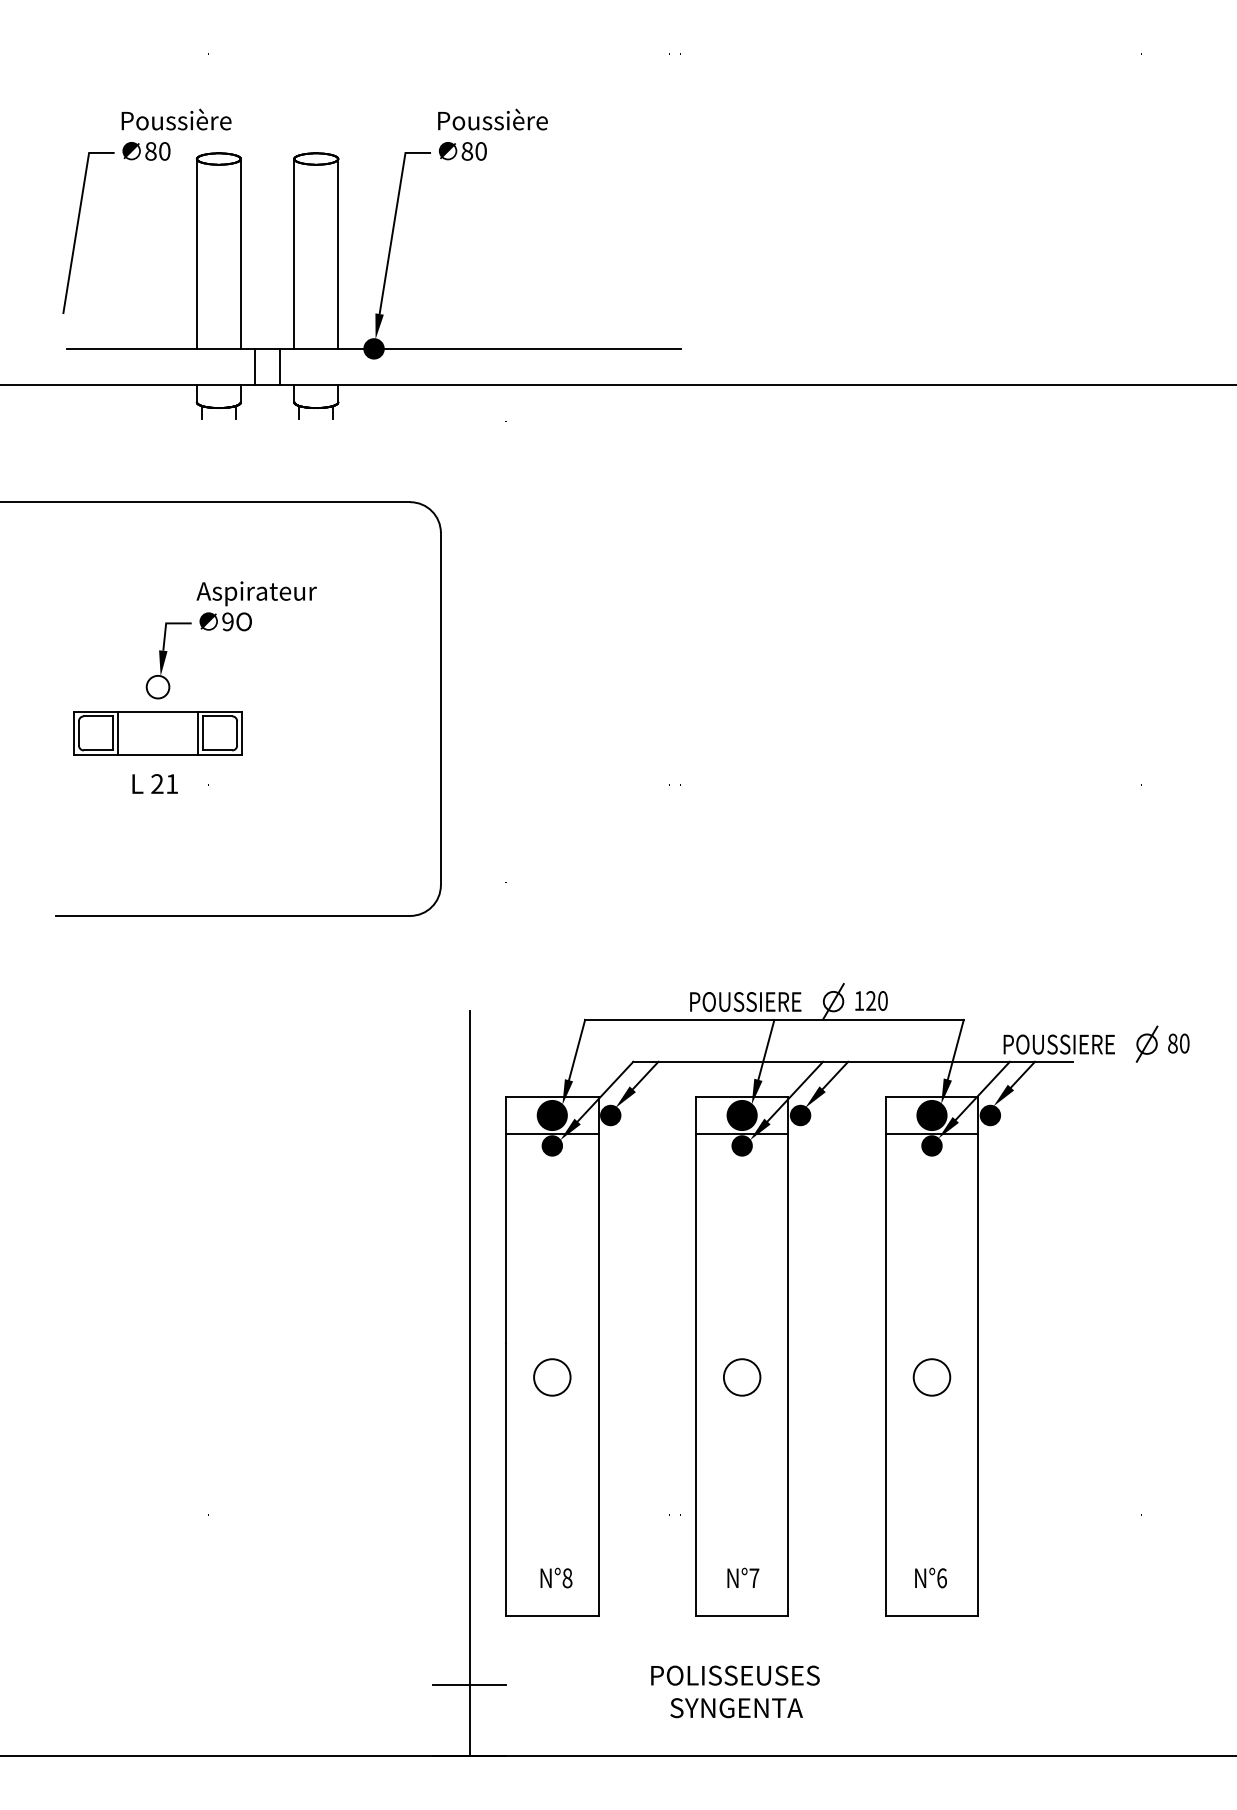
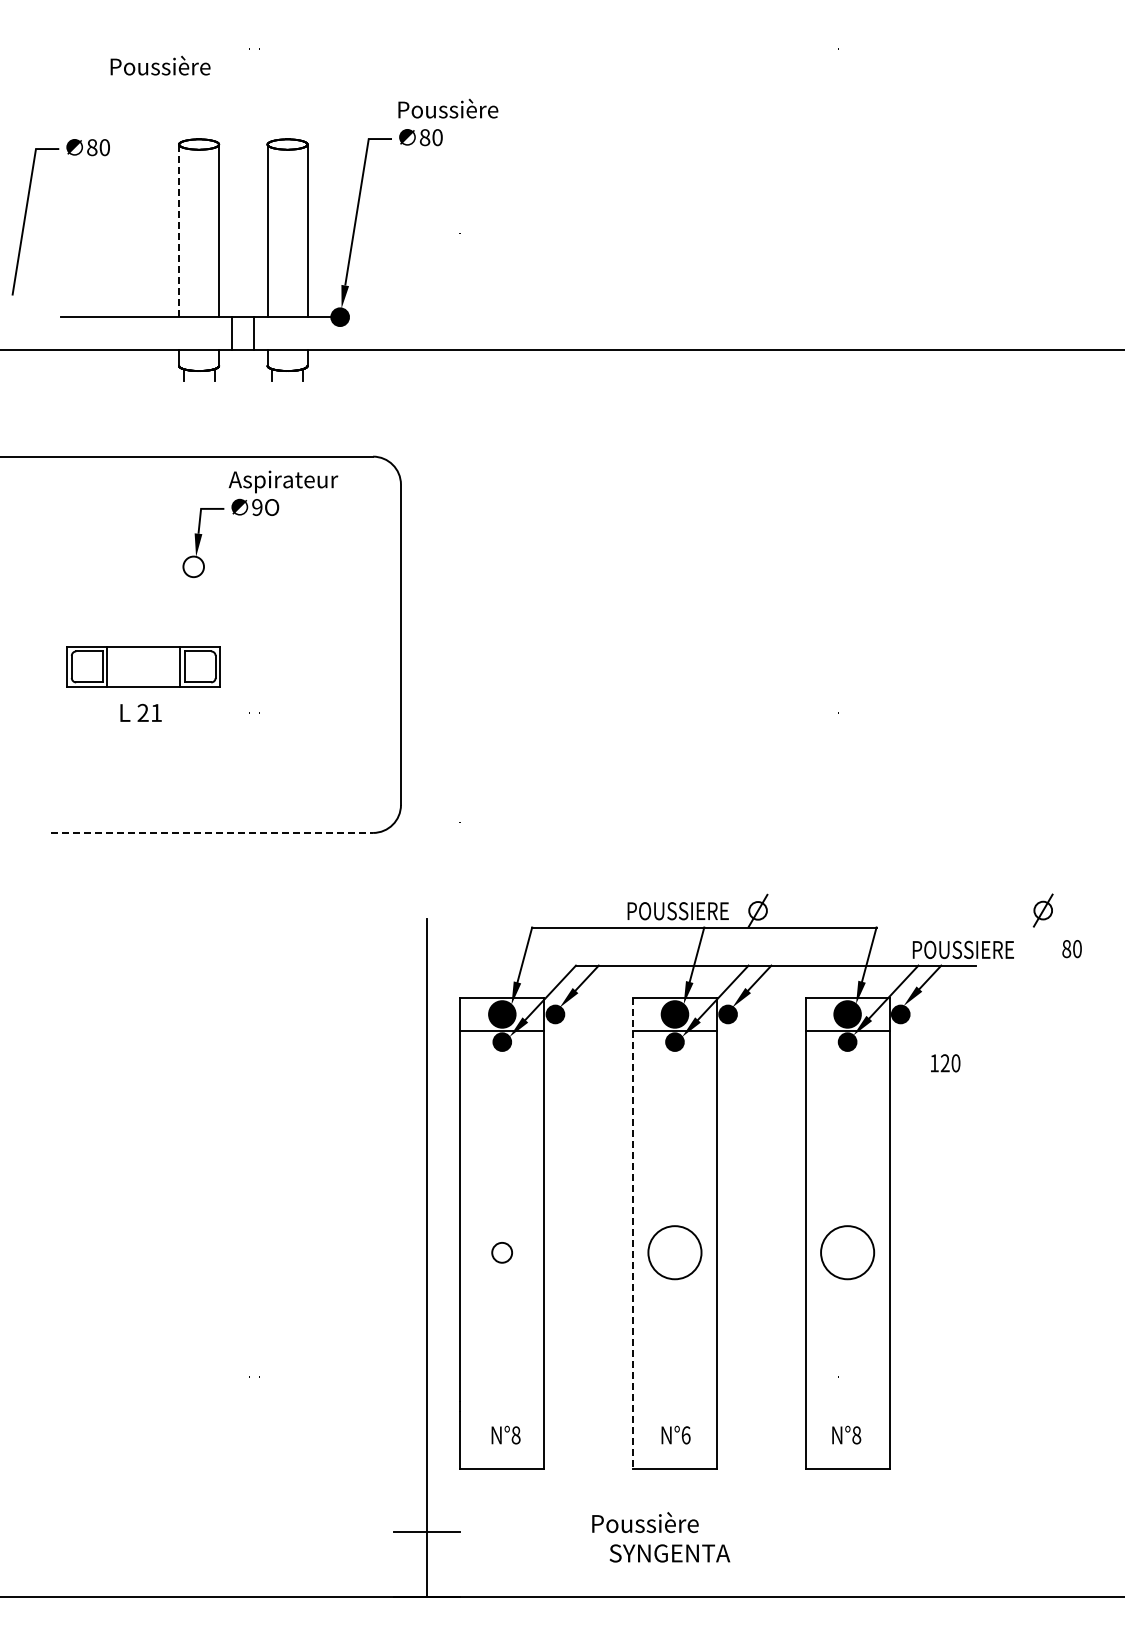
text: (176, 119) -> (160, 65), moved
part: (79, 220) -> (27, 210), moved
line: (197, 254) -> (179, 231), solid -> dashed
line: (532, 349) -> (484, 317), removed
part: (230, 630) -> (259, 515), moved
line: (233, 915) -> (212, 832), solid -> dashed
text: (871, 1001) -> (945, 1063), moved
part: (1146, 1044) -> (1042, 910), moved
line: (695, 1356) -> (632, 1233), solid -> dashed
circle: (551, 1377) -> (501, 1252), size x0.6
circle: (741, 1377) -> (674, 1252), size x1.6
circle: (931, 1377) -> (847, 1252), size x1.6
text: (753, 1578) -> (685, 1435), N°7 -> N°6
text: (941, 1578) -> (856, 1435), N°6 -> N°8
text: (742, 1674) -> (675, 1522), POLISSEUSES -> Poussière

